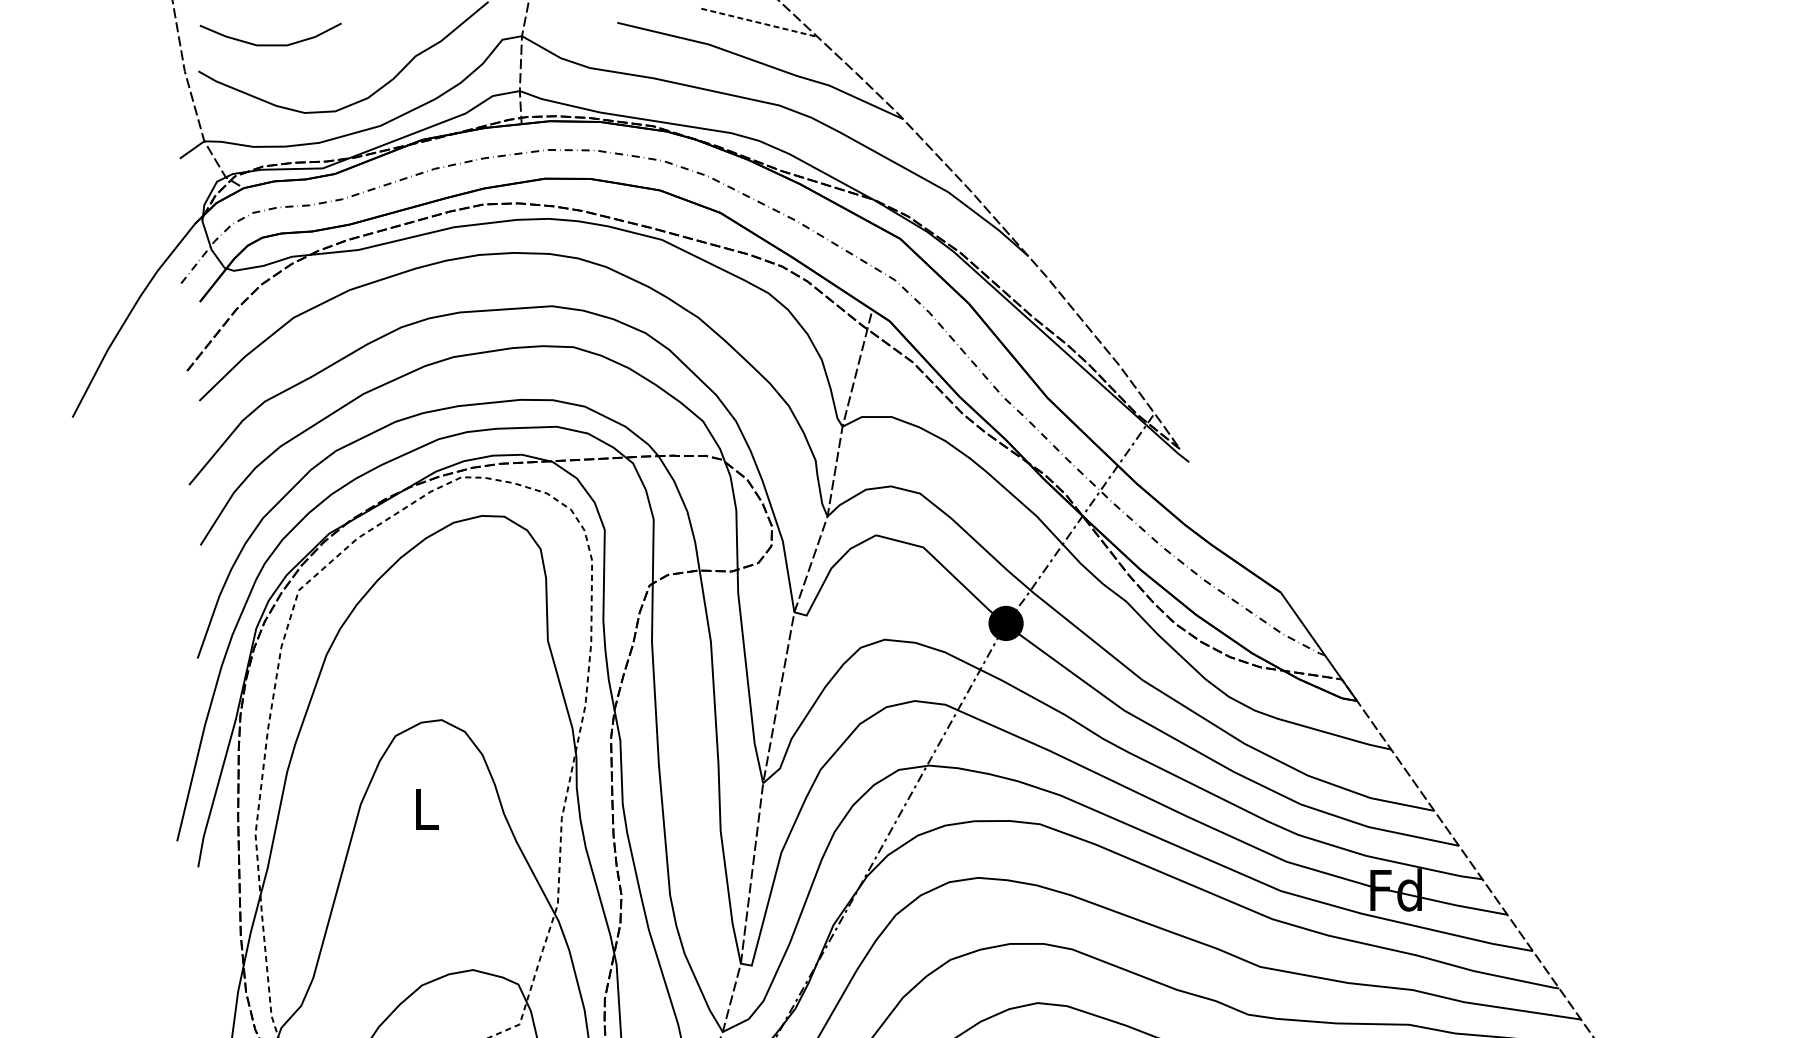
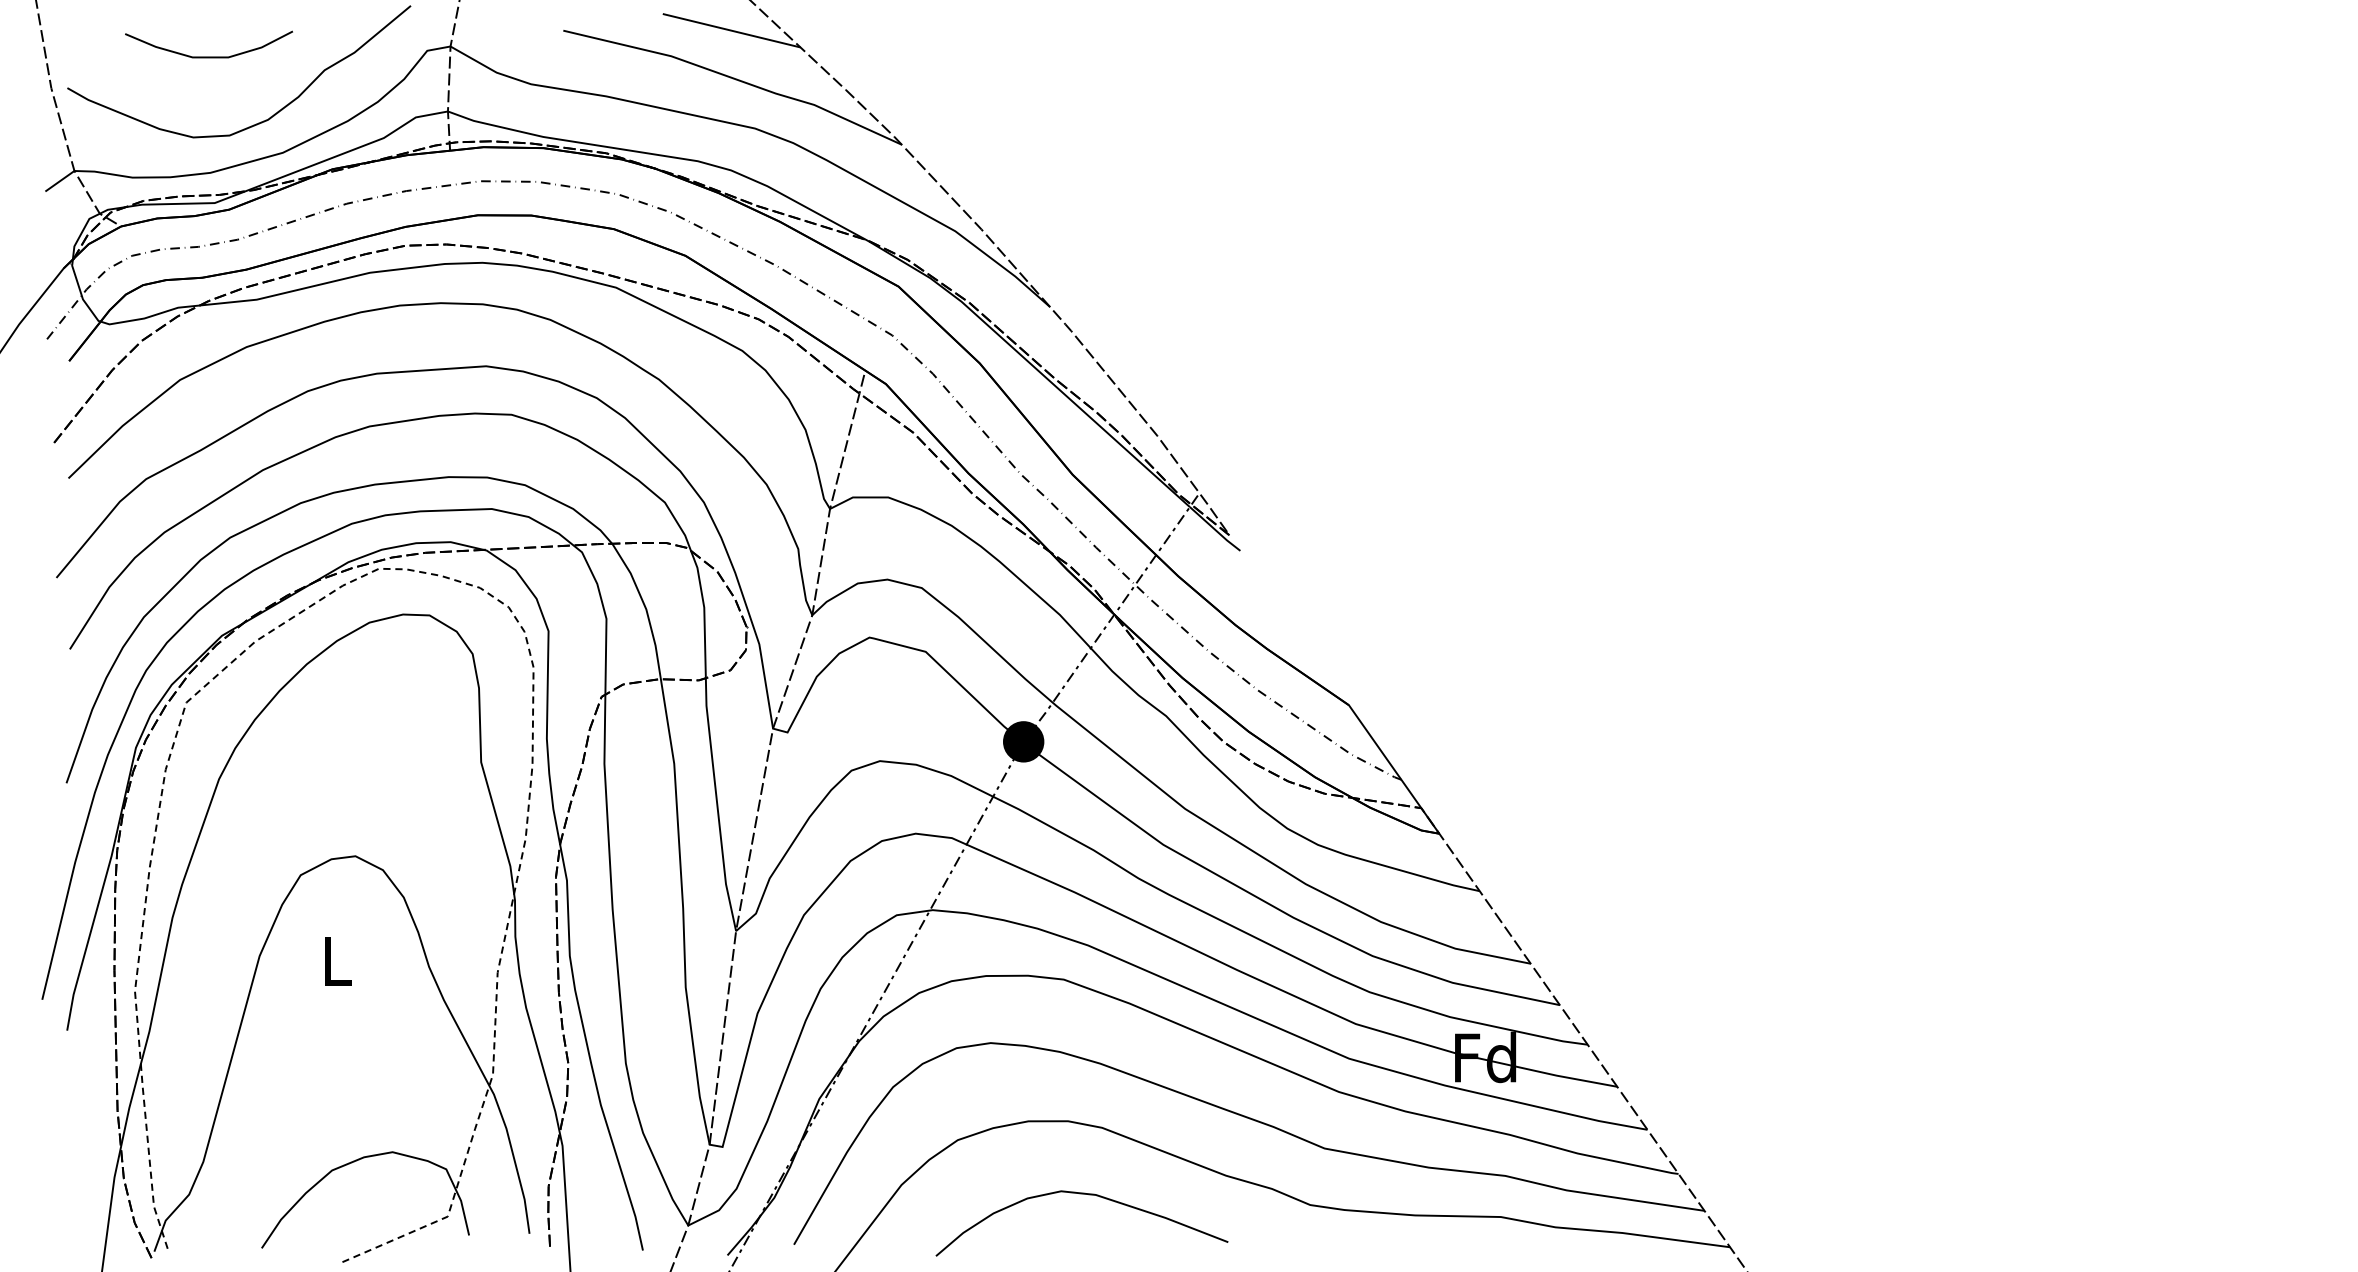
line: (759, 22) -> (731, 30), dashed -> solid
curve: (270, 44) -> (208, 56), moved

